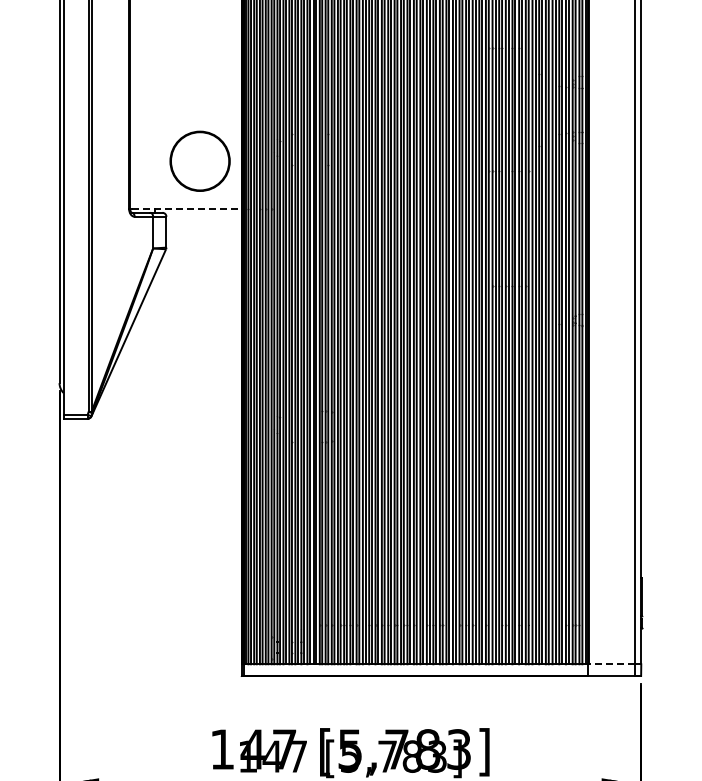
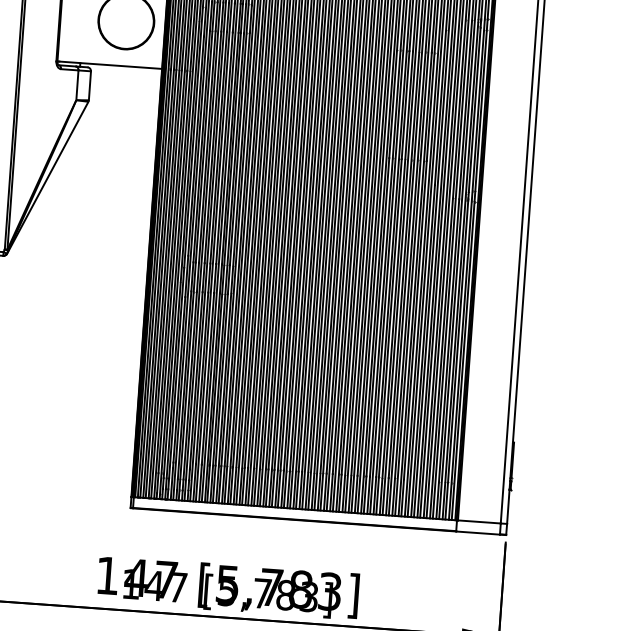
line: (186, 208) -> (110, 64), dashed -> solid
line: (611, 664) -> (479, 522), dashed -> solid

